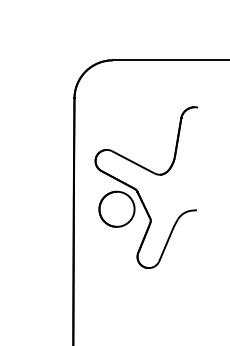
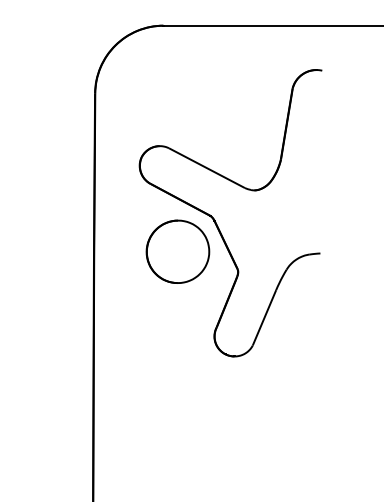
part: (138, 191) -> (216, 220), moved

